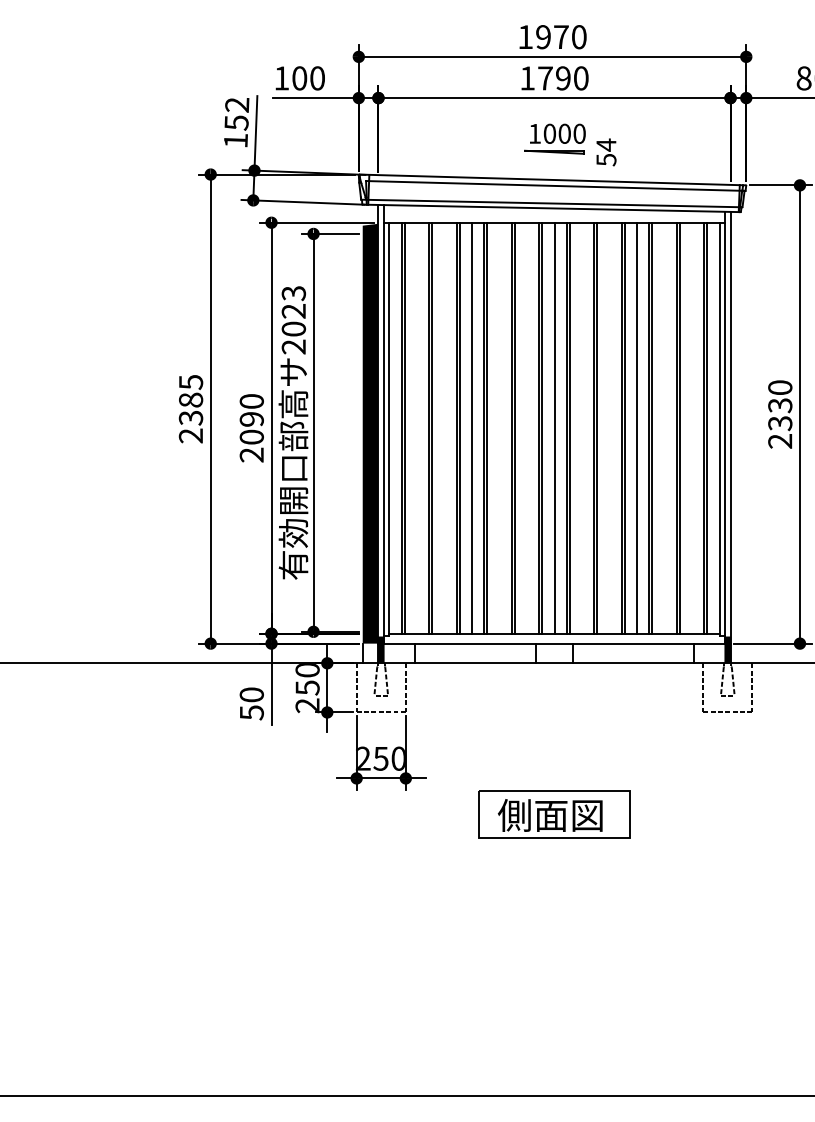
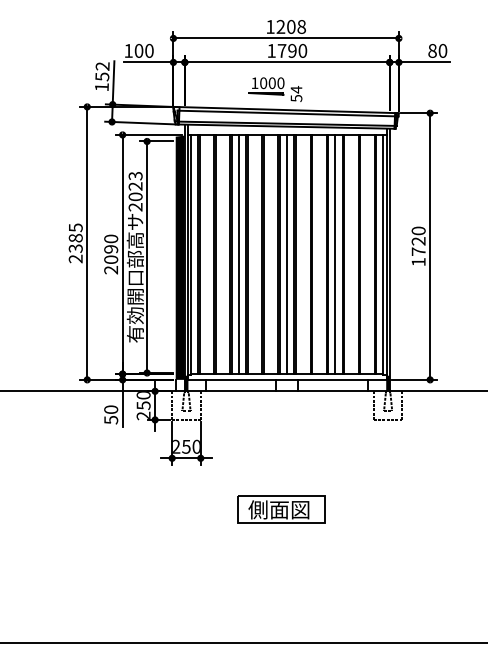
text: (561, 36) -> (291, 26), 1970 -> 1208
part: (570, 144) -> (275, 89), moved
text: (779, 423) -> (418, 251), 2330 -> 1720
part: (554, 814) -> (281, 509), moved

